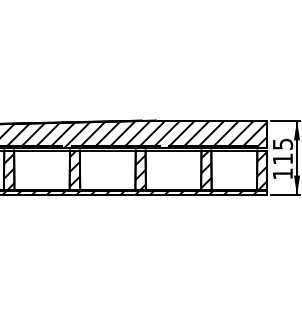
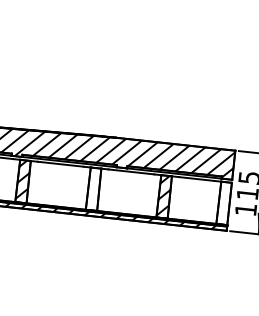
hatch: (262, 170) -> (224, 203), removed
hatch: (140, 172) -> (93, 191), removed

